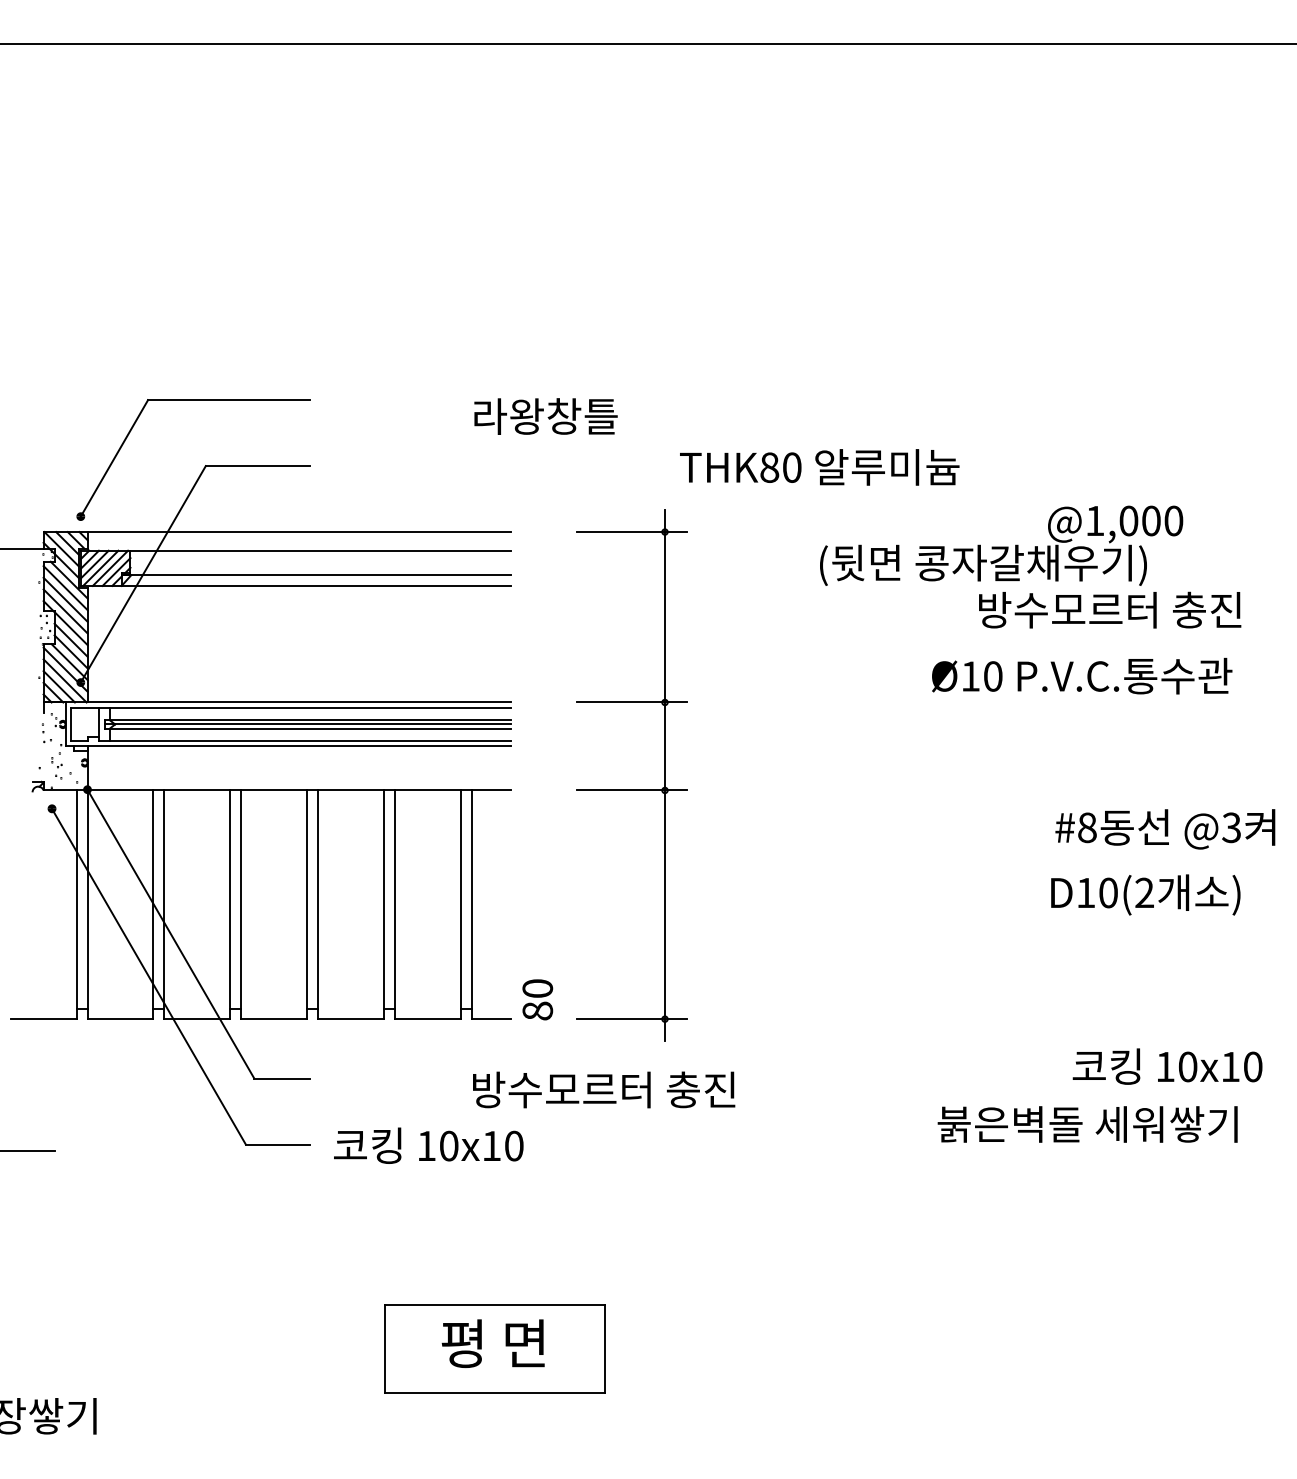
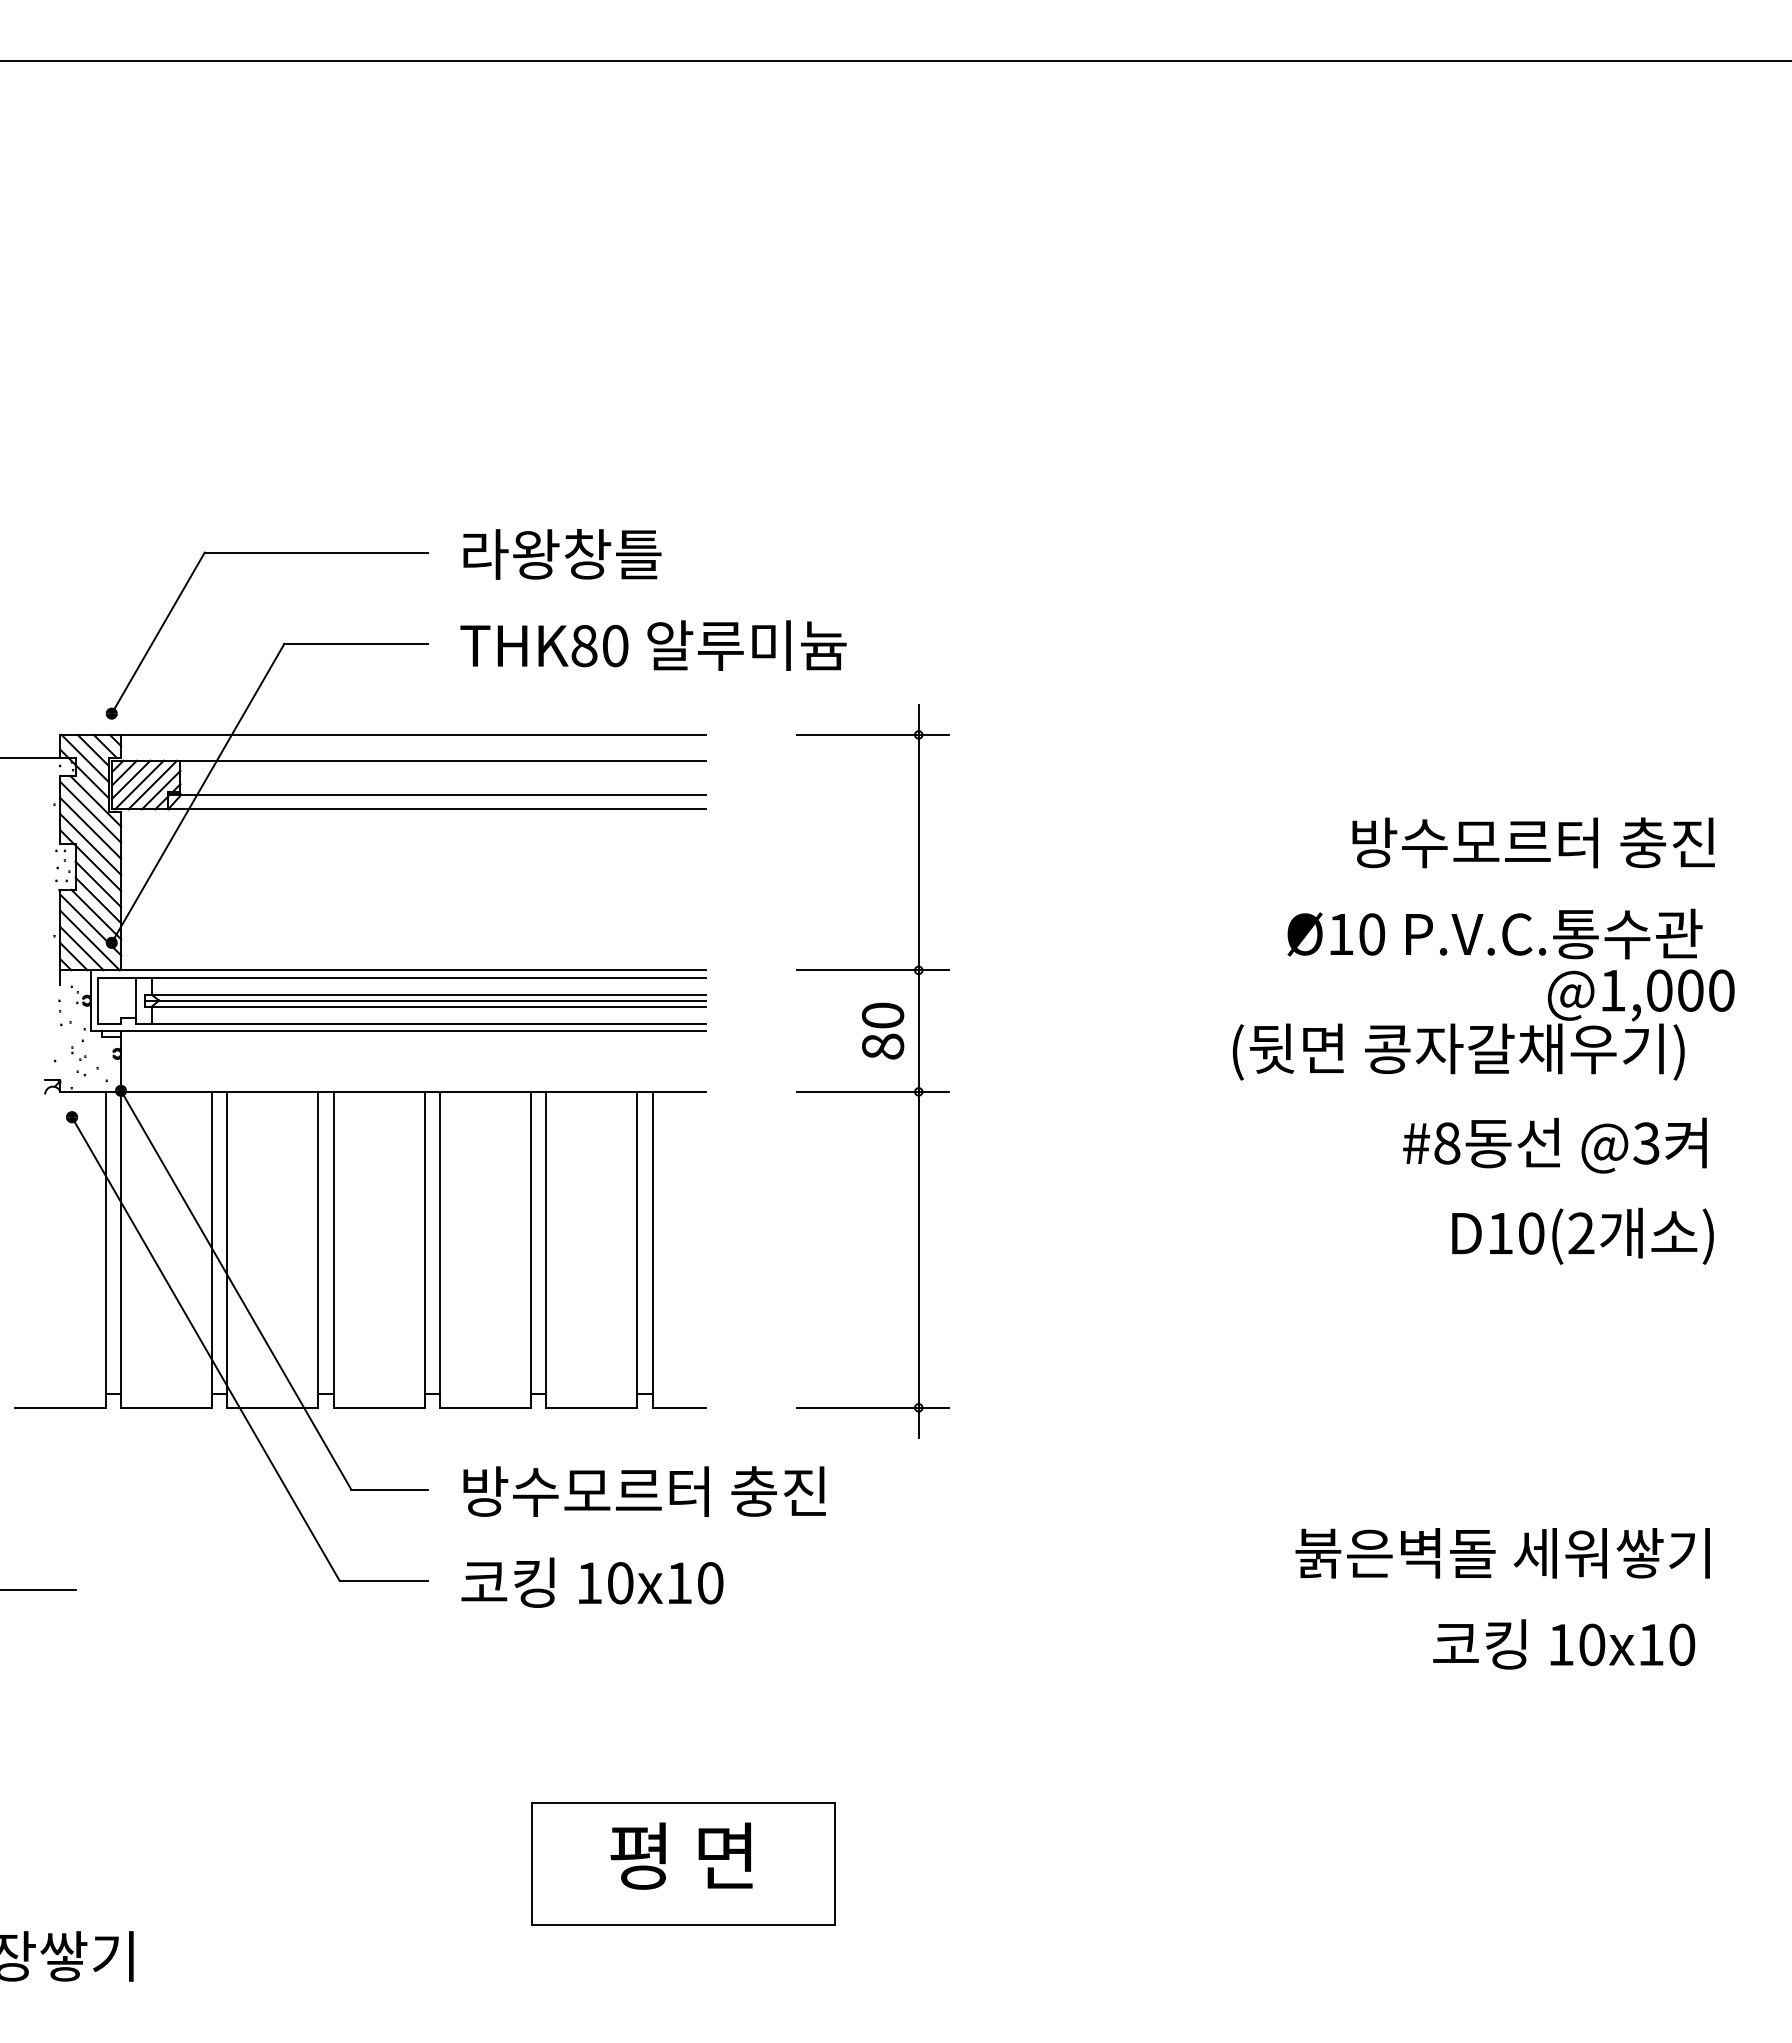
text: (546, 416) -> (562, 554), moved
text: (819, 467) -> (653, 645), moved
text: (1001, 545) -> (1483, 1024), moved
text: (1165, 829) -> (1554, 1145), moved
text: (537, 999) -> (882, 1030), moved
text: (1167, 1066) -> (1564, 1644), moved
text: (603, 1089) -> (644, 1491), moved

